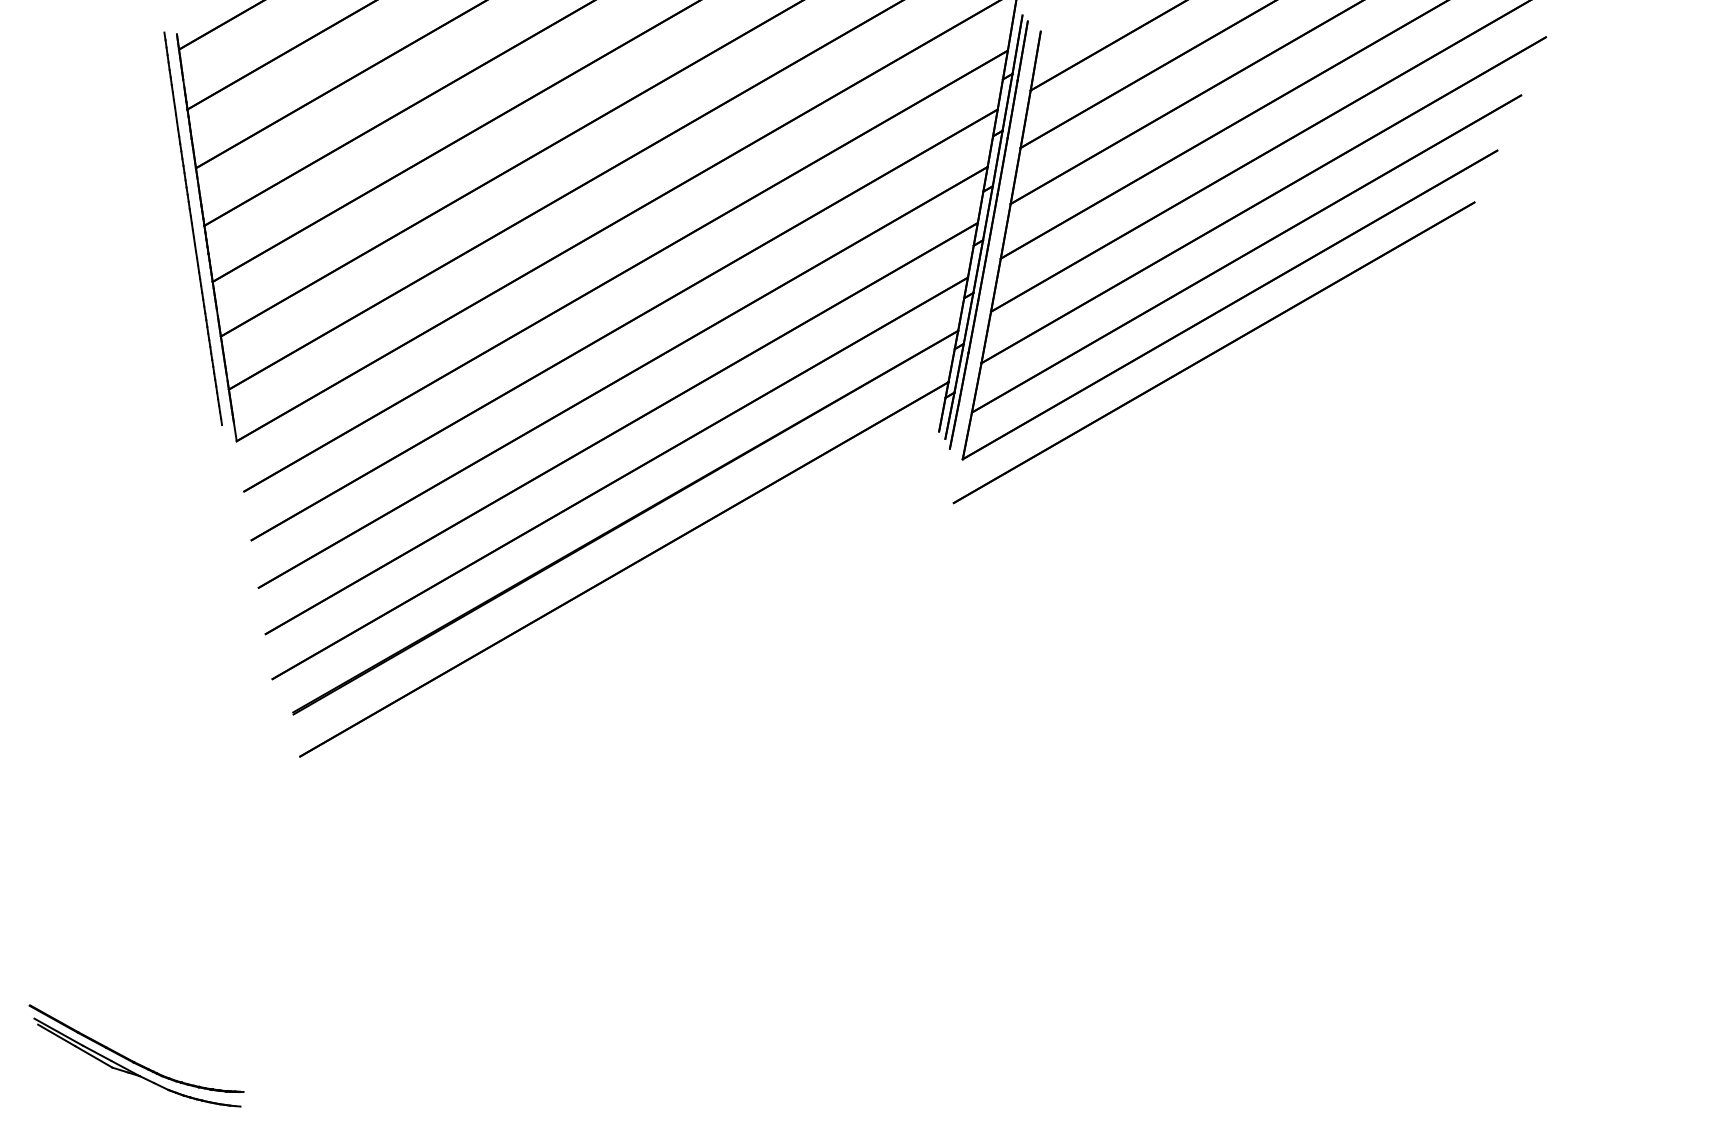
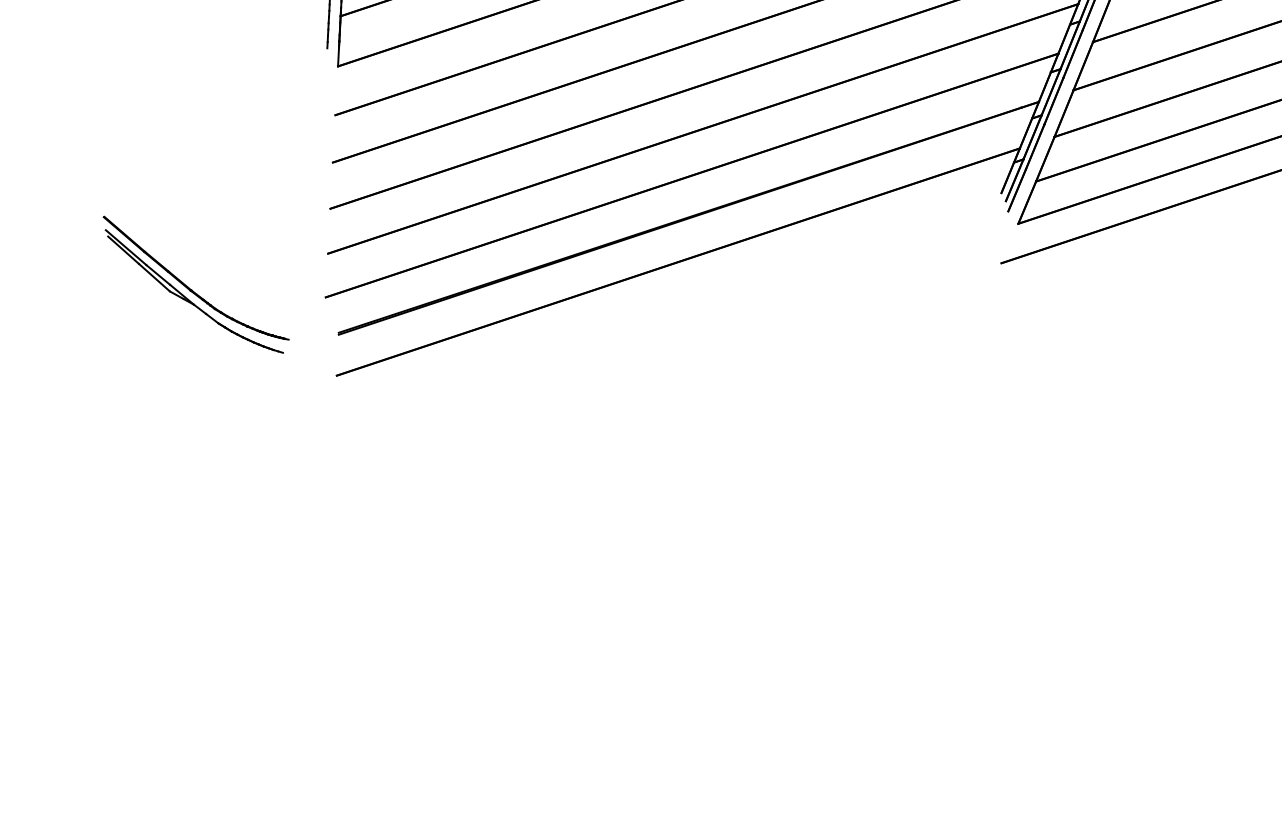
part: (136, 1055) -> (194, 284), moved

